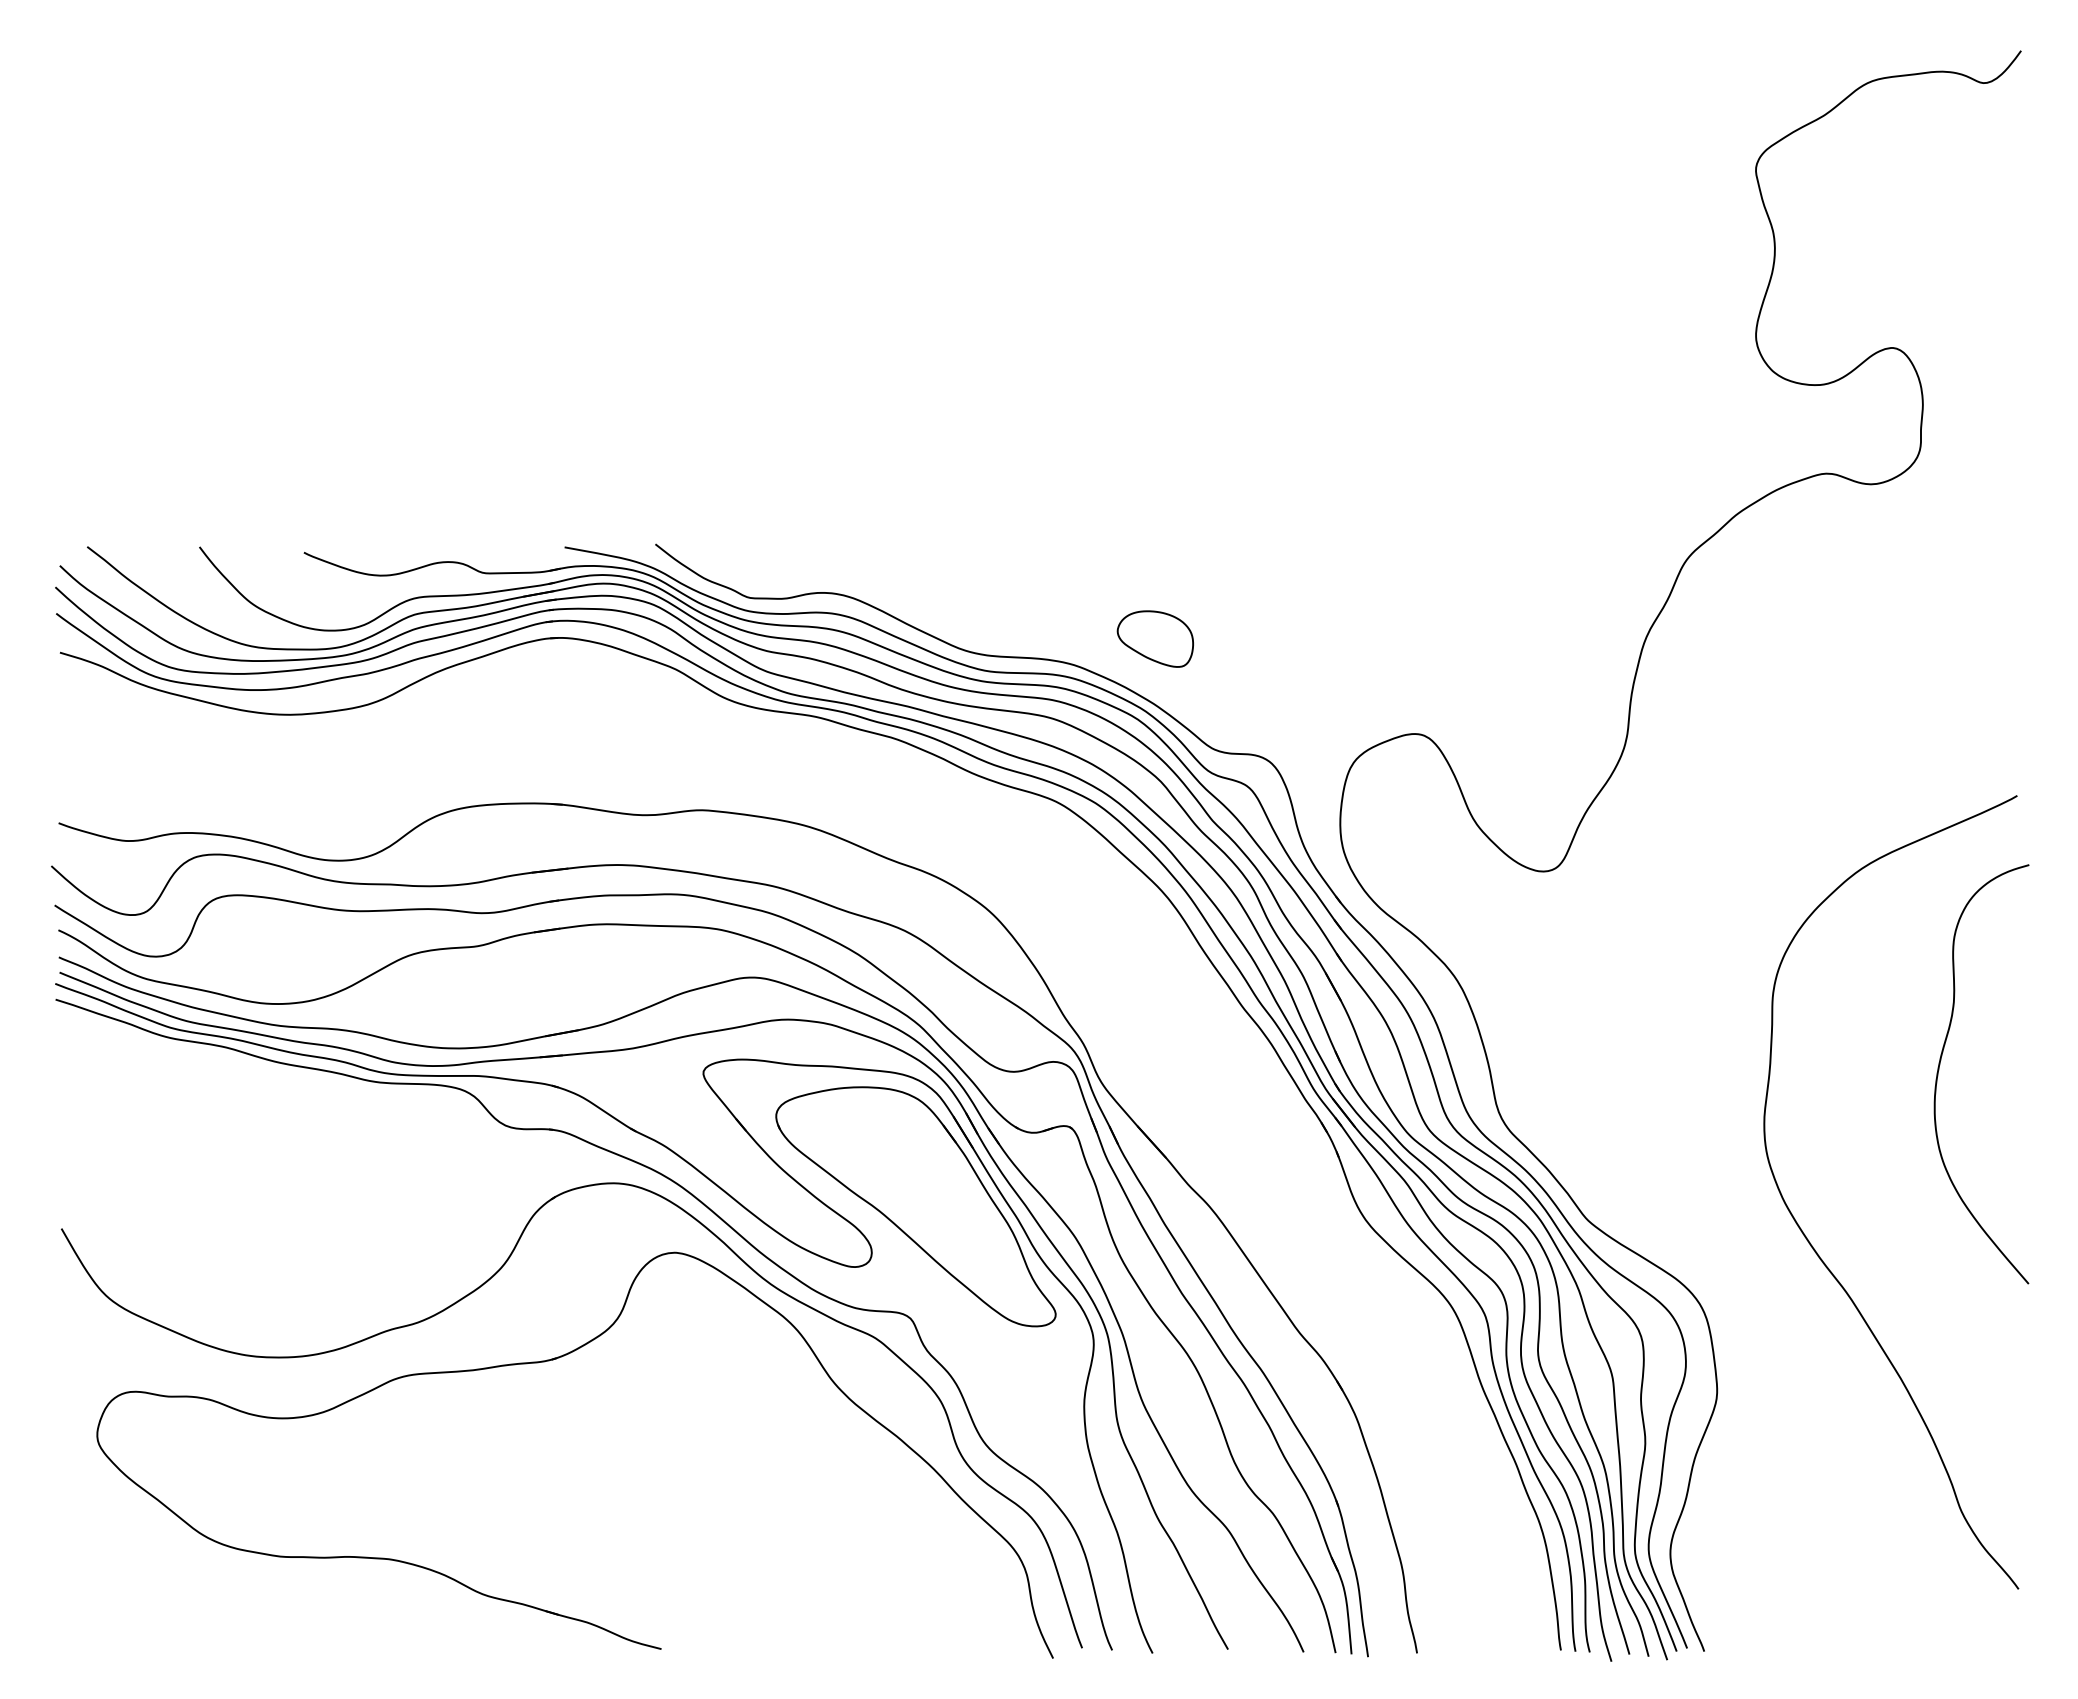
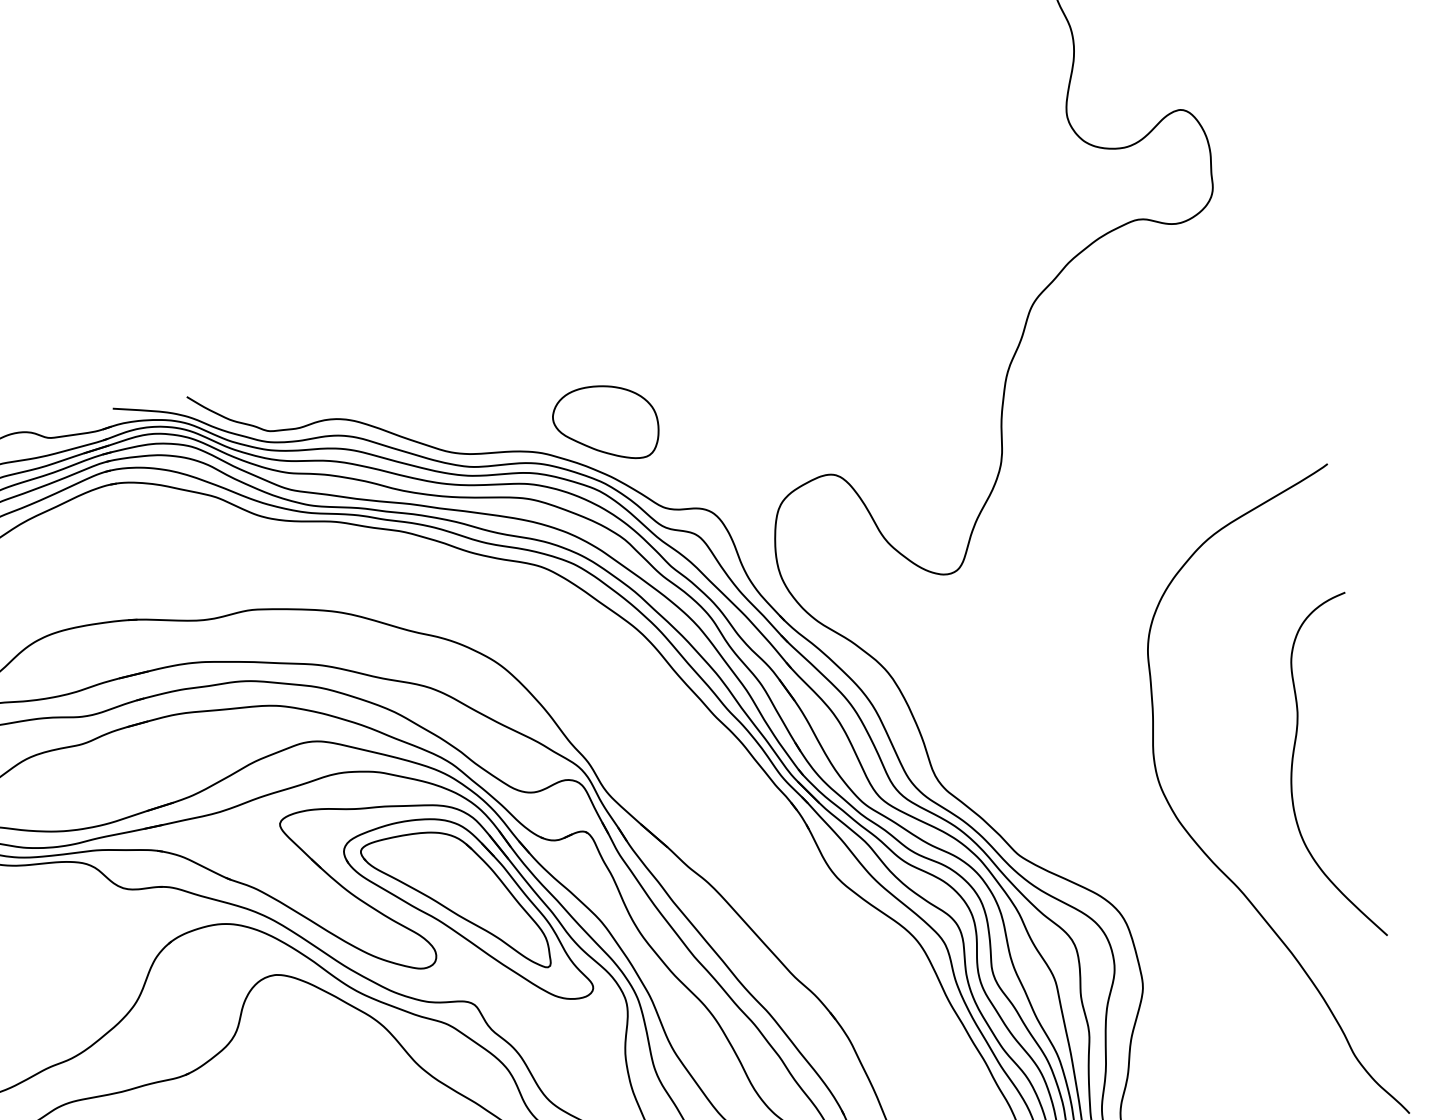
part: (1155, 638) -> (605, 423), size x1.67
curve: (1940, 1065) -> (1293, 765), moved
part: (902, 1193) -> (455, 903), added

